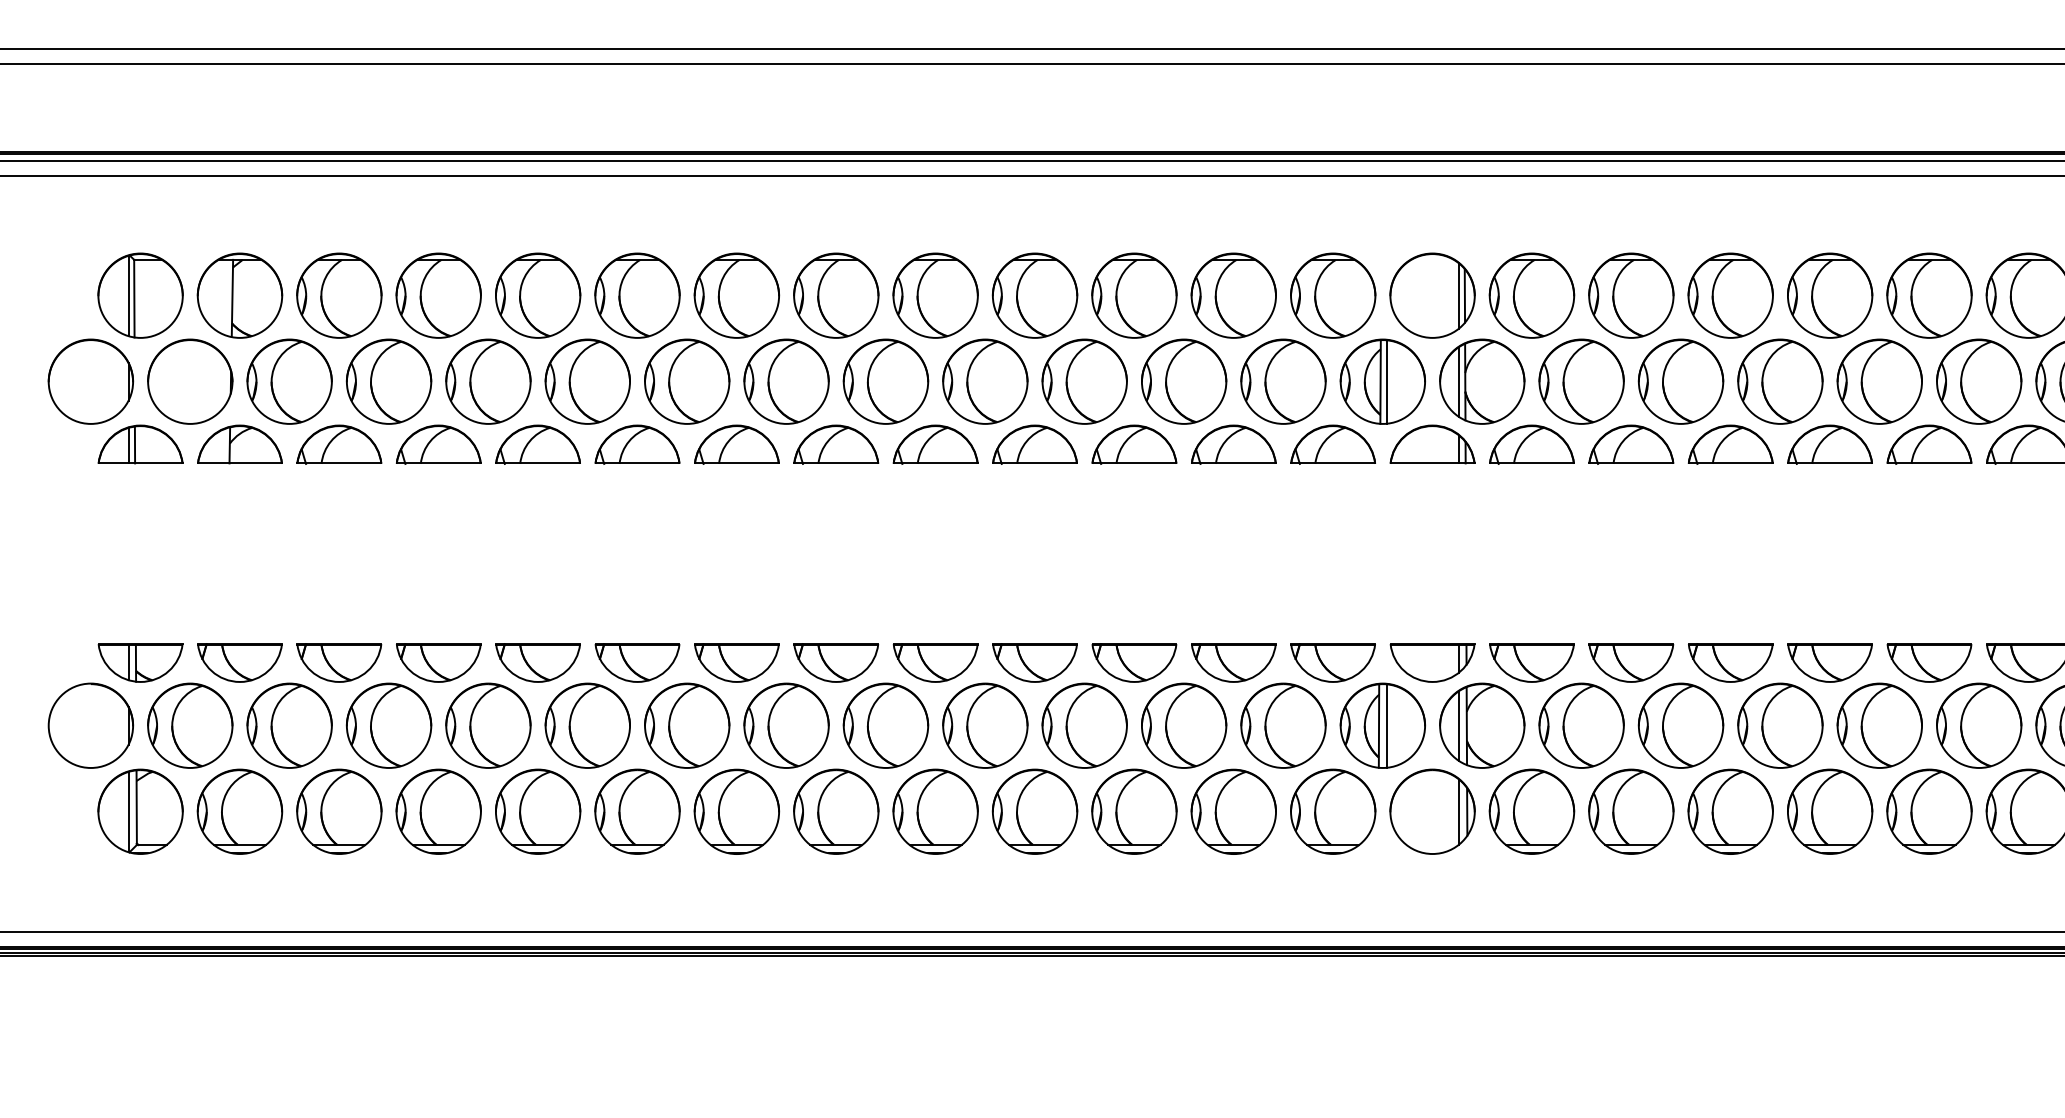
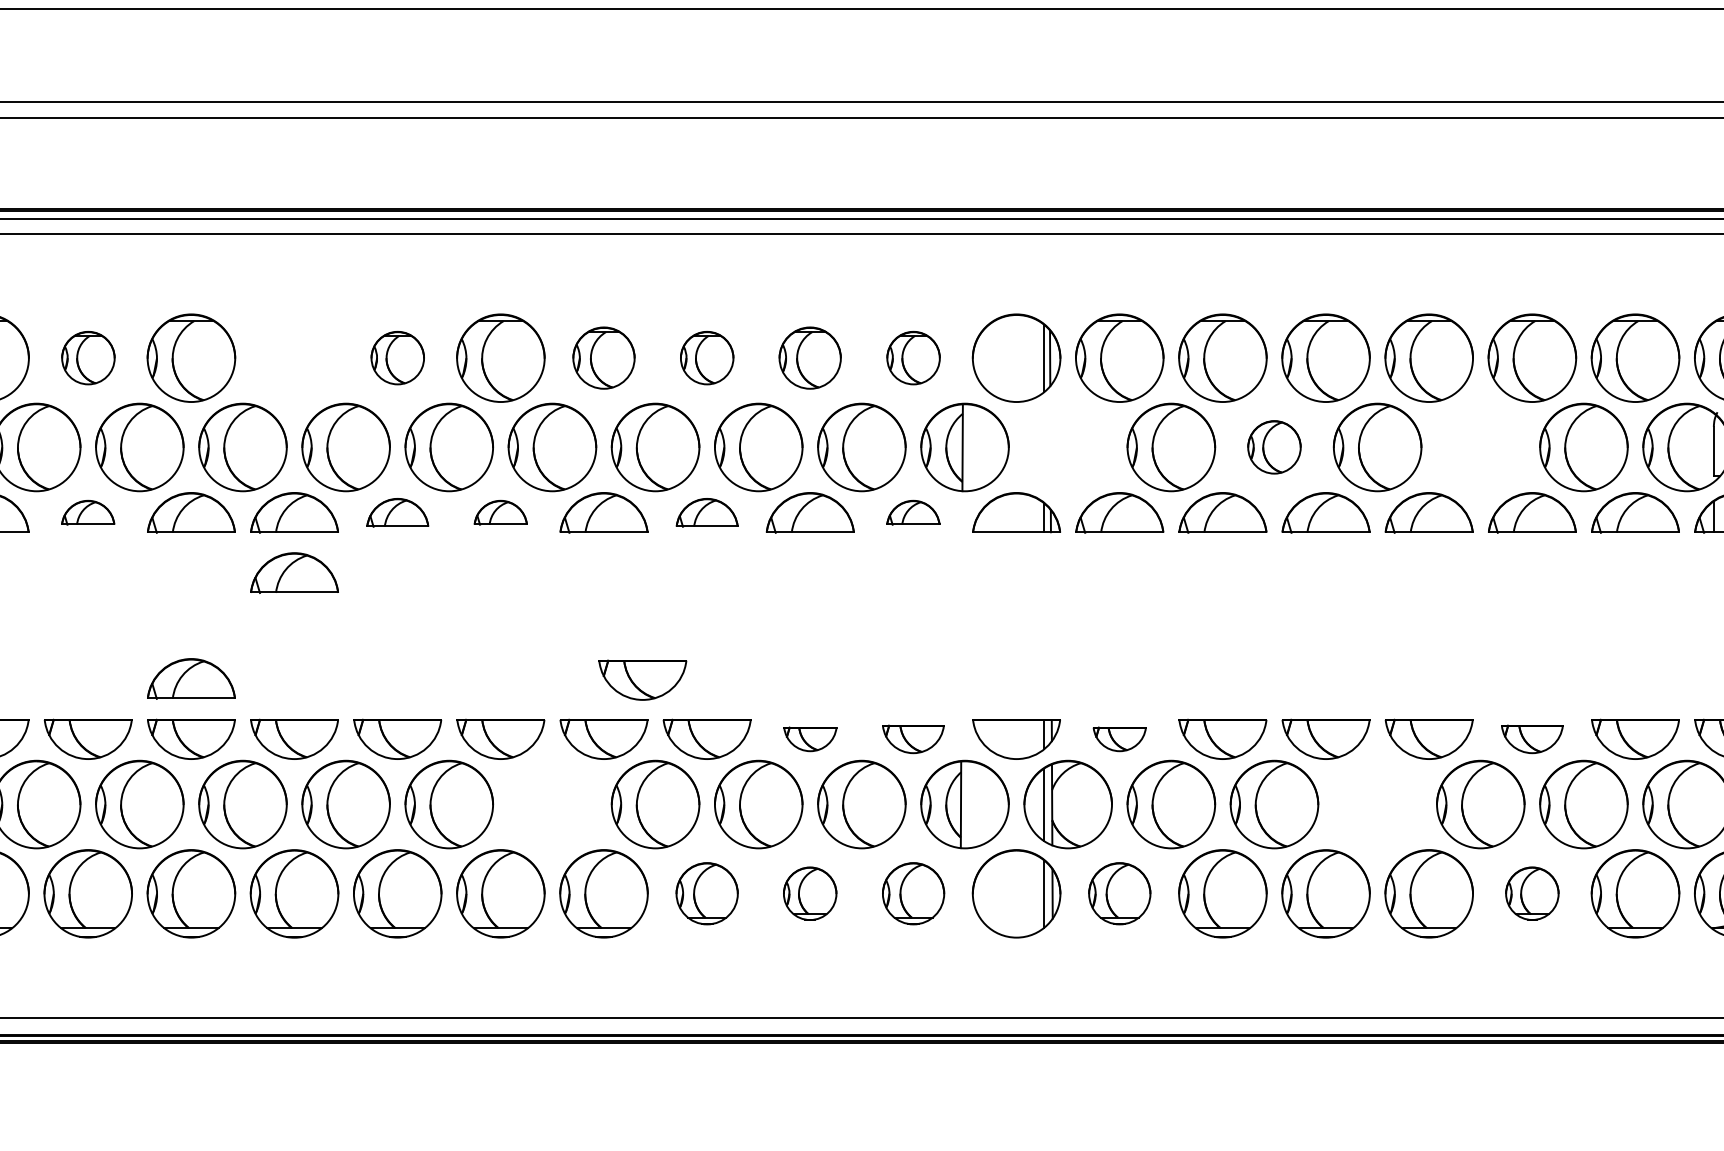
part: (538, 295) -> (88, 357), size x0.6
part: (736, 295) -> (294, 357), removed
part: (836, 295) -> (397, 357), size x0.6
part: (1034, 295) -> (603, 357), size x0.7
part: (1134, 295) -> (707, 357), size x0.6
part: (1233, 295) -> (809, 357), size x0.7
part: (1333, 295) -> (913, 357), size x0.6
line: (1386, 381) -> (968, 447), removed
part: (1482, 381) -> (1068, 447), removed
part: (1680, 381) -> (1273, 447), size x0.6
part: (1879, 381) -> (1480, 447), removed
part: (537, 444) -> (87, 512), size x0.6
part: (836, 444) -> (397, 512), size x0.7
part: (935, 444) -> (500, 512), size x0.6
part: (1134, 444) -> (707, 512), size x0.7
part: (1332, 444) -> (912, 512), size x0.6
part: (736, 502) -> (294, 572), added
part: (637, 604) -> (191, 678), added
part: (1072, 605) -> (642, 679), added
part: (1233, 662) -> (809, 738), size x0.6
part: (1332, 662) -> (912, 738), size x0.7
part: (1531, 662) -> (1119, 738), size x0.6
part: (1929, 662) -> (1532, 738), size x0.7
part: (985, 725) -> (552, 804), removed
line: (1386, 725) -> (968, 804), removed
part: (1780, 725) -> (1377, 804), removed
part: (1134, 811) -> (707, 893), size x0.7
part: (1233, 811) -> (809, 893), size x0.6
part: (1333, 811) -> (913, 893), size x0.7
part: (1531, 811) -> (1119, 893), size x0.7
part: (1929, 811) -> (1532, 893), size x0.6

